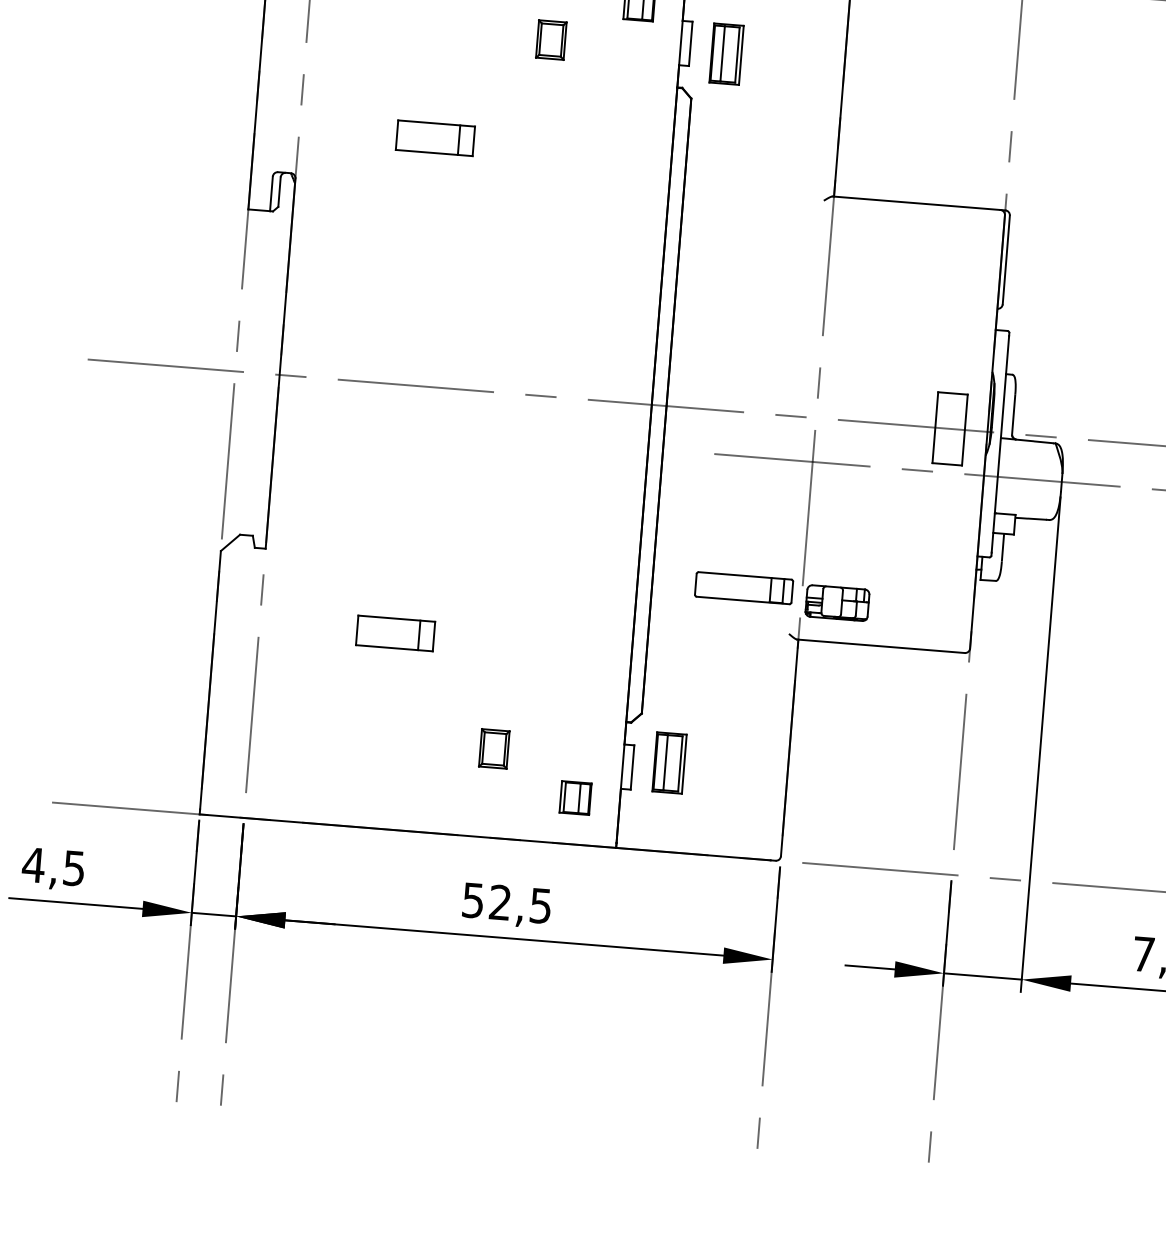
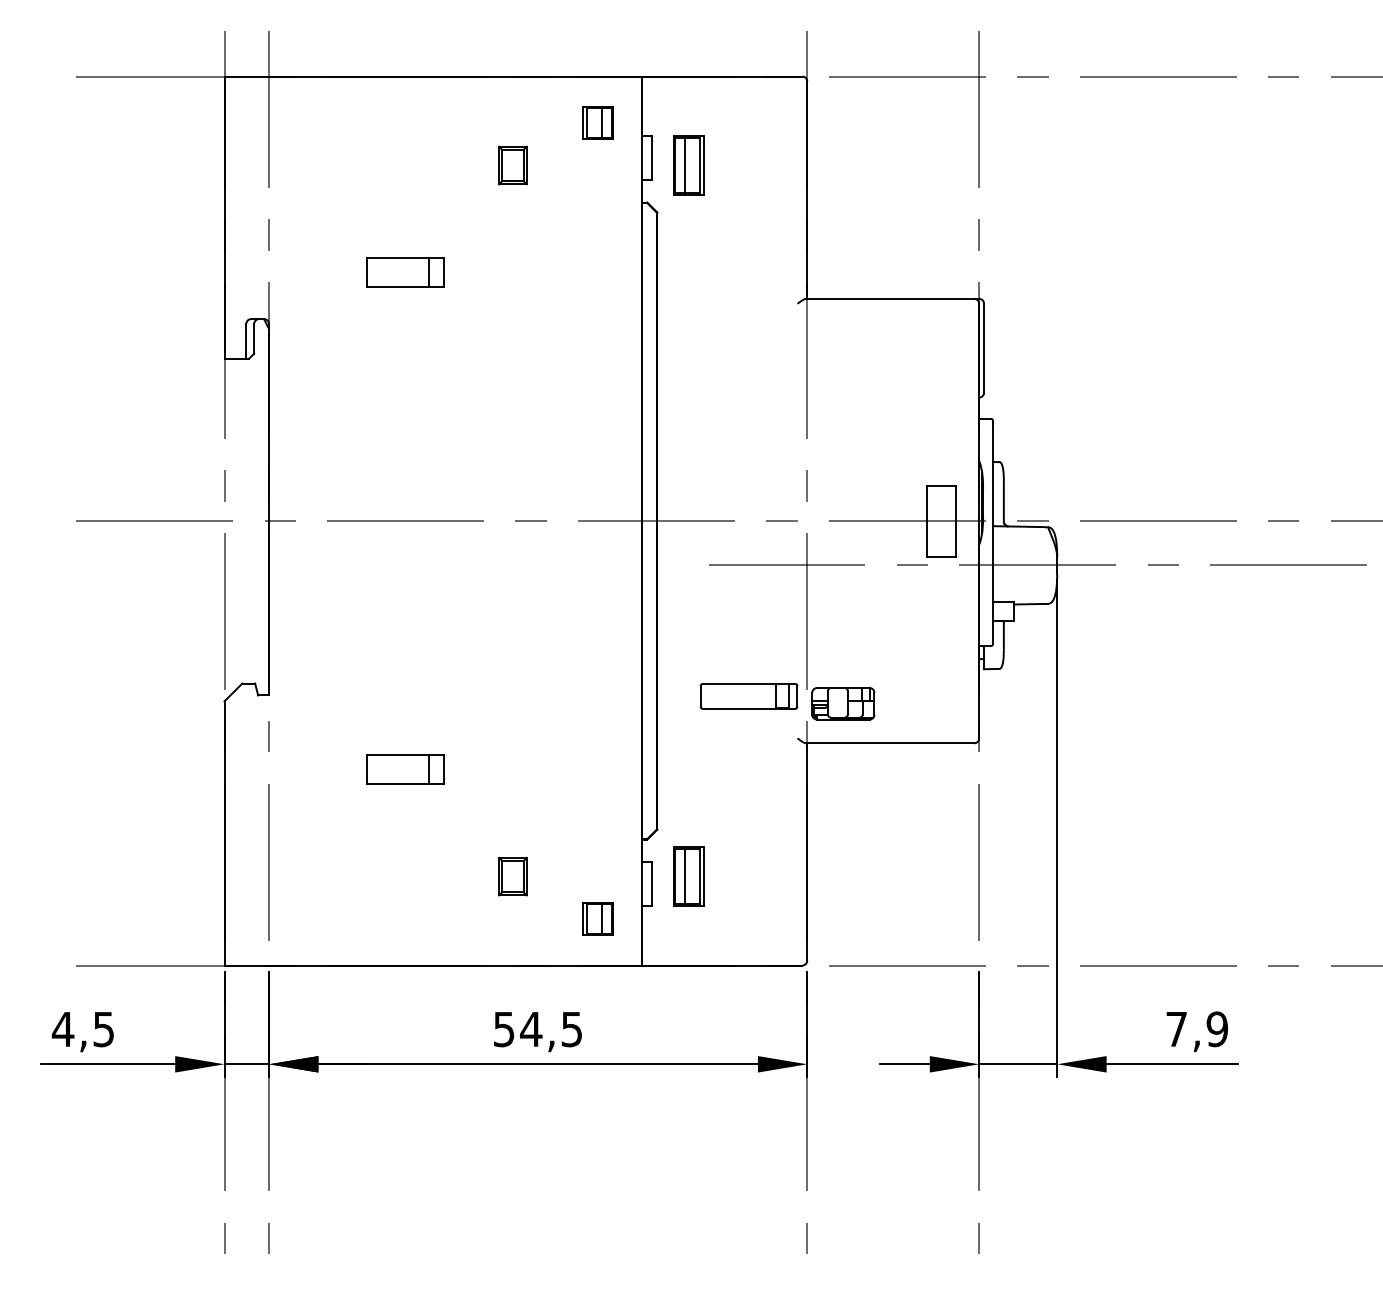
text: (500, 901) -> (531, 1028), 52,5 -> 54,5

